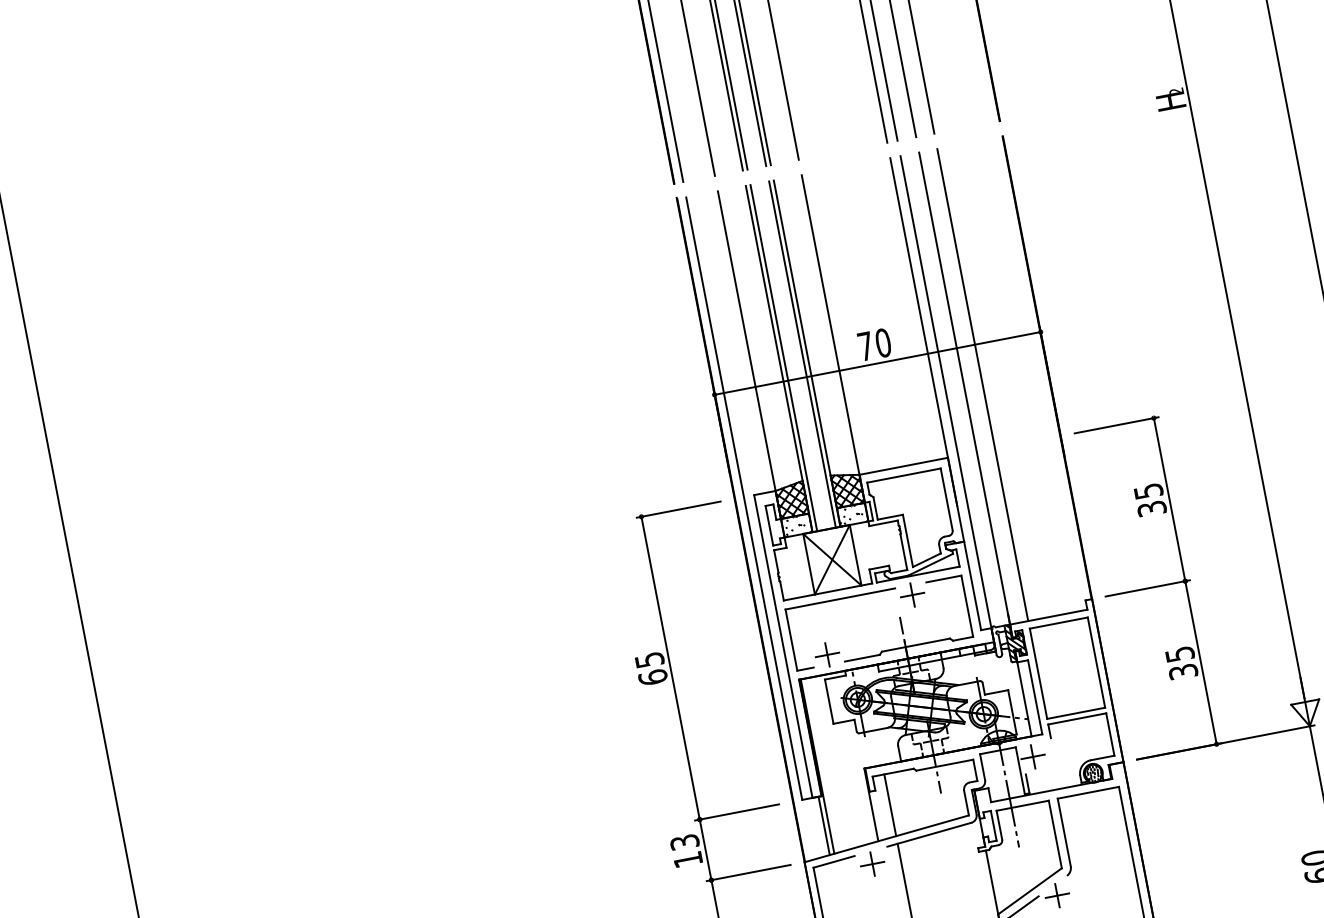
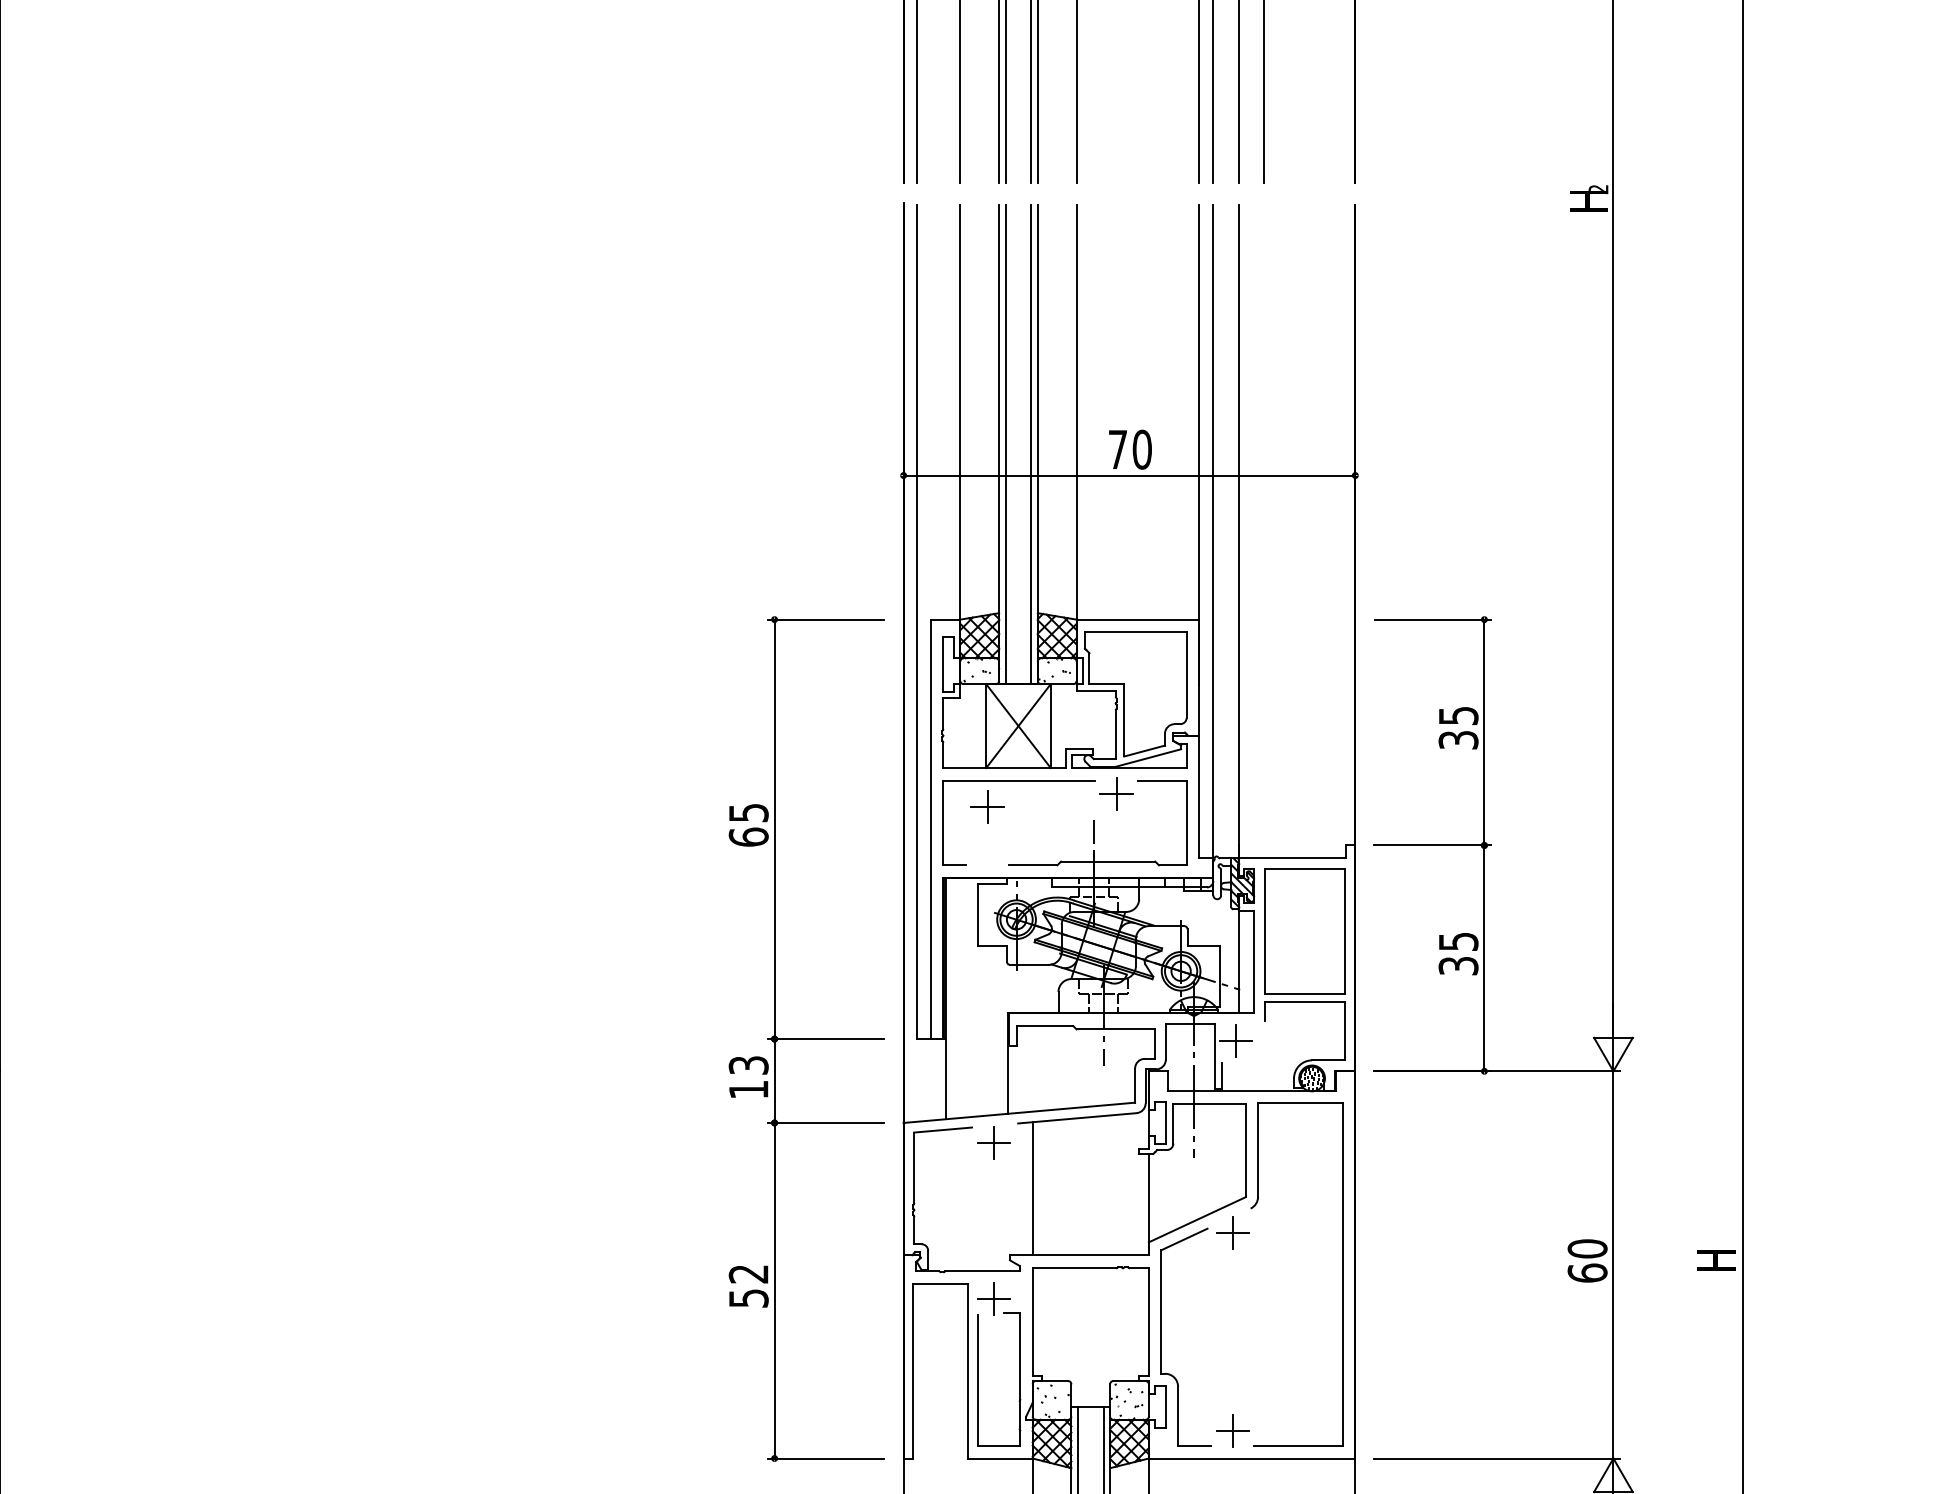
line: (982, 385) -> (1264, 531), removed
part: (827, 654) -> (987, 806), moved
line: (890, 805) -> (1032, 1068), removed
line: (824, 825) -> (939, 1079), removed

